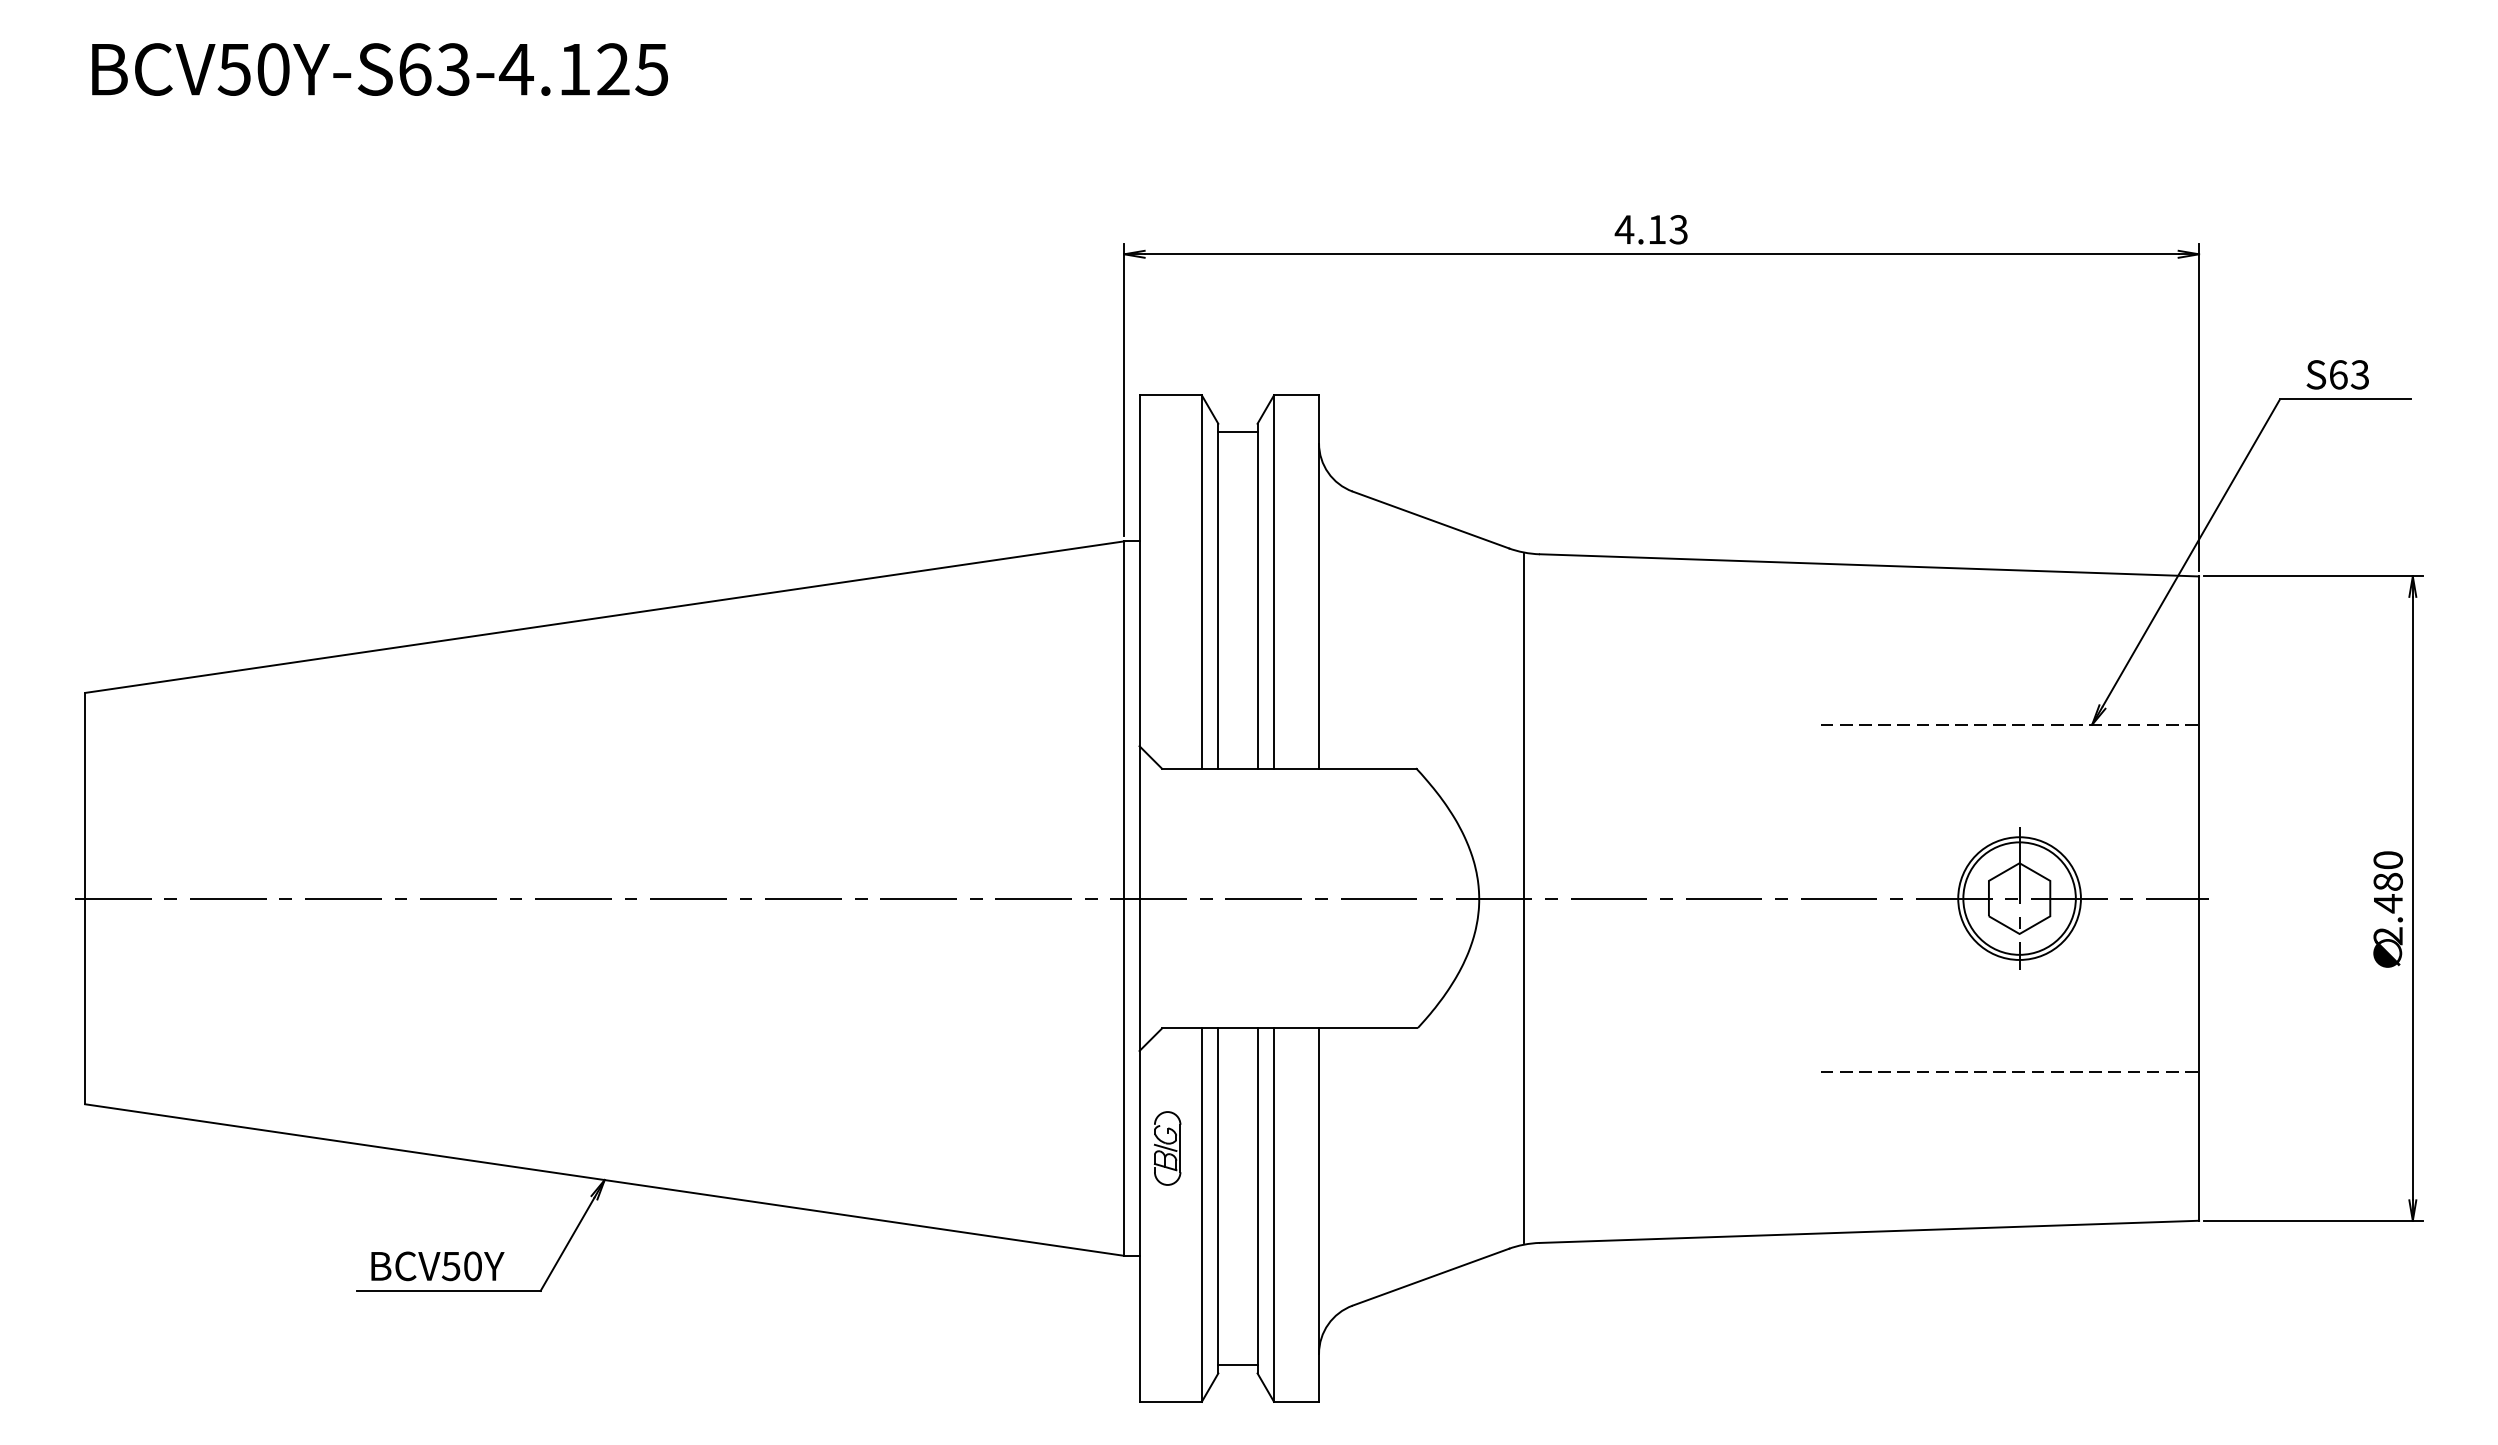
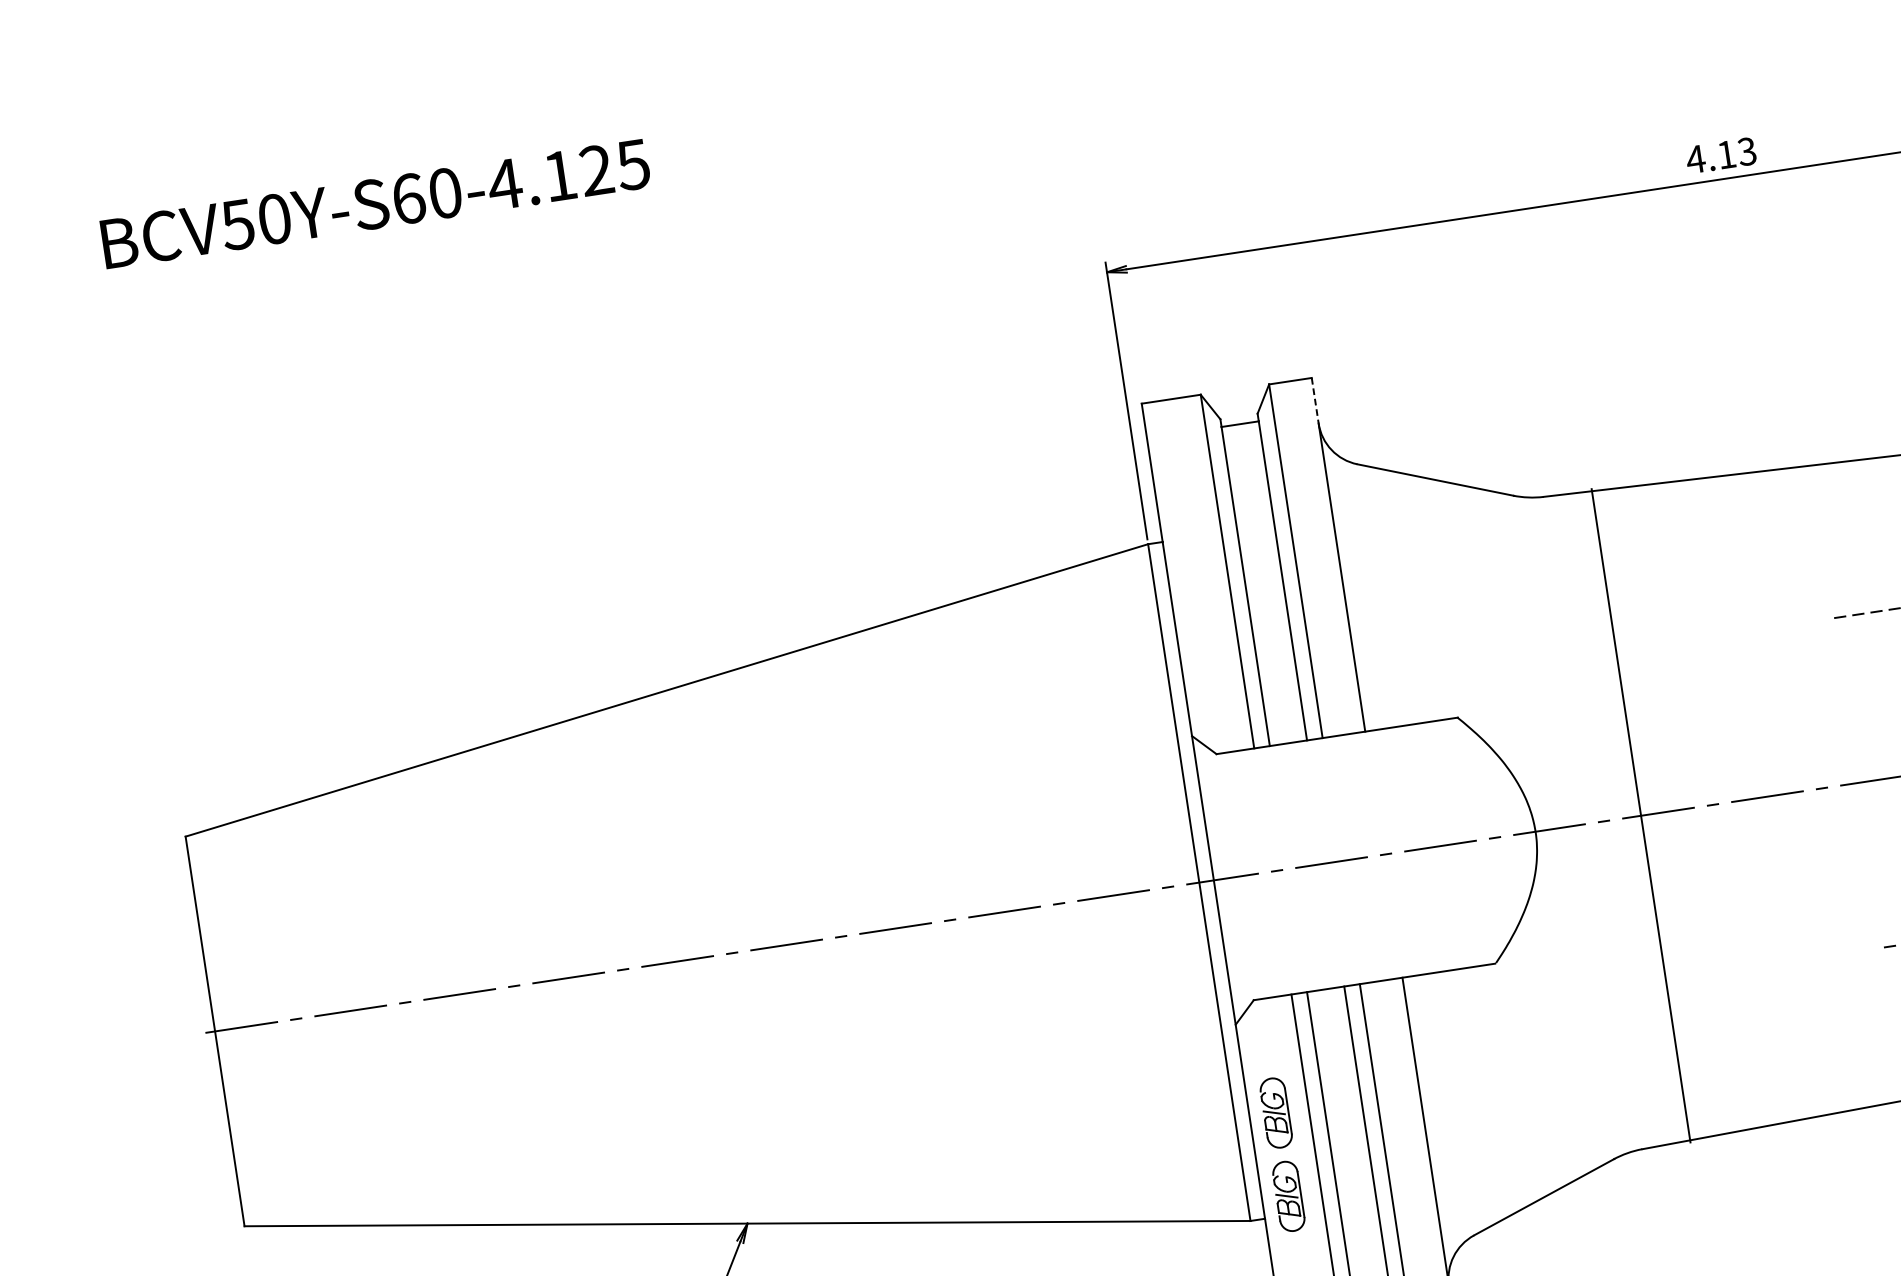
text: (453, 69) -> (445, 193), BCV50Y-S63-4.125 -> BCV50Y-S60-4.125
text: (1650, 229) -> (1720, 155), moved
line: (1319, 419) -> (1315, 400), solid -> dashed
line: (1523, 898) -> (1640, 815), moved
part: (1167, 1236) -> (1288, 1196), added

